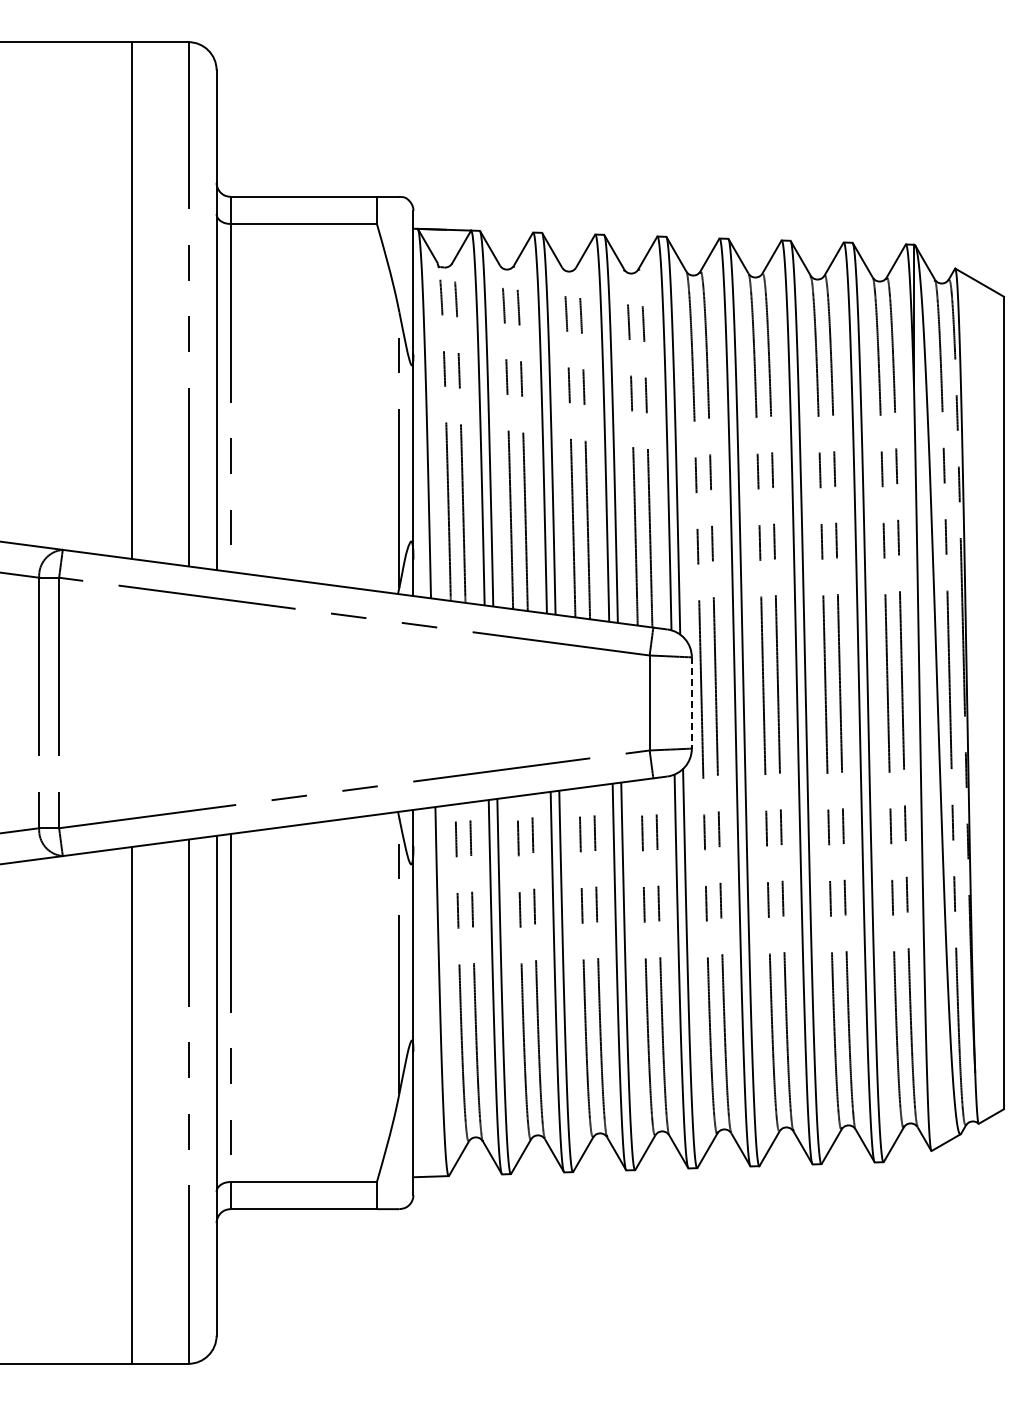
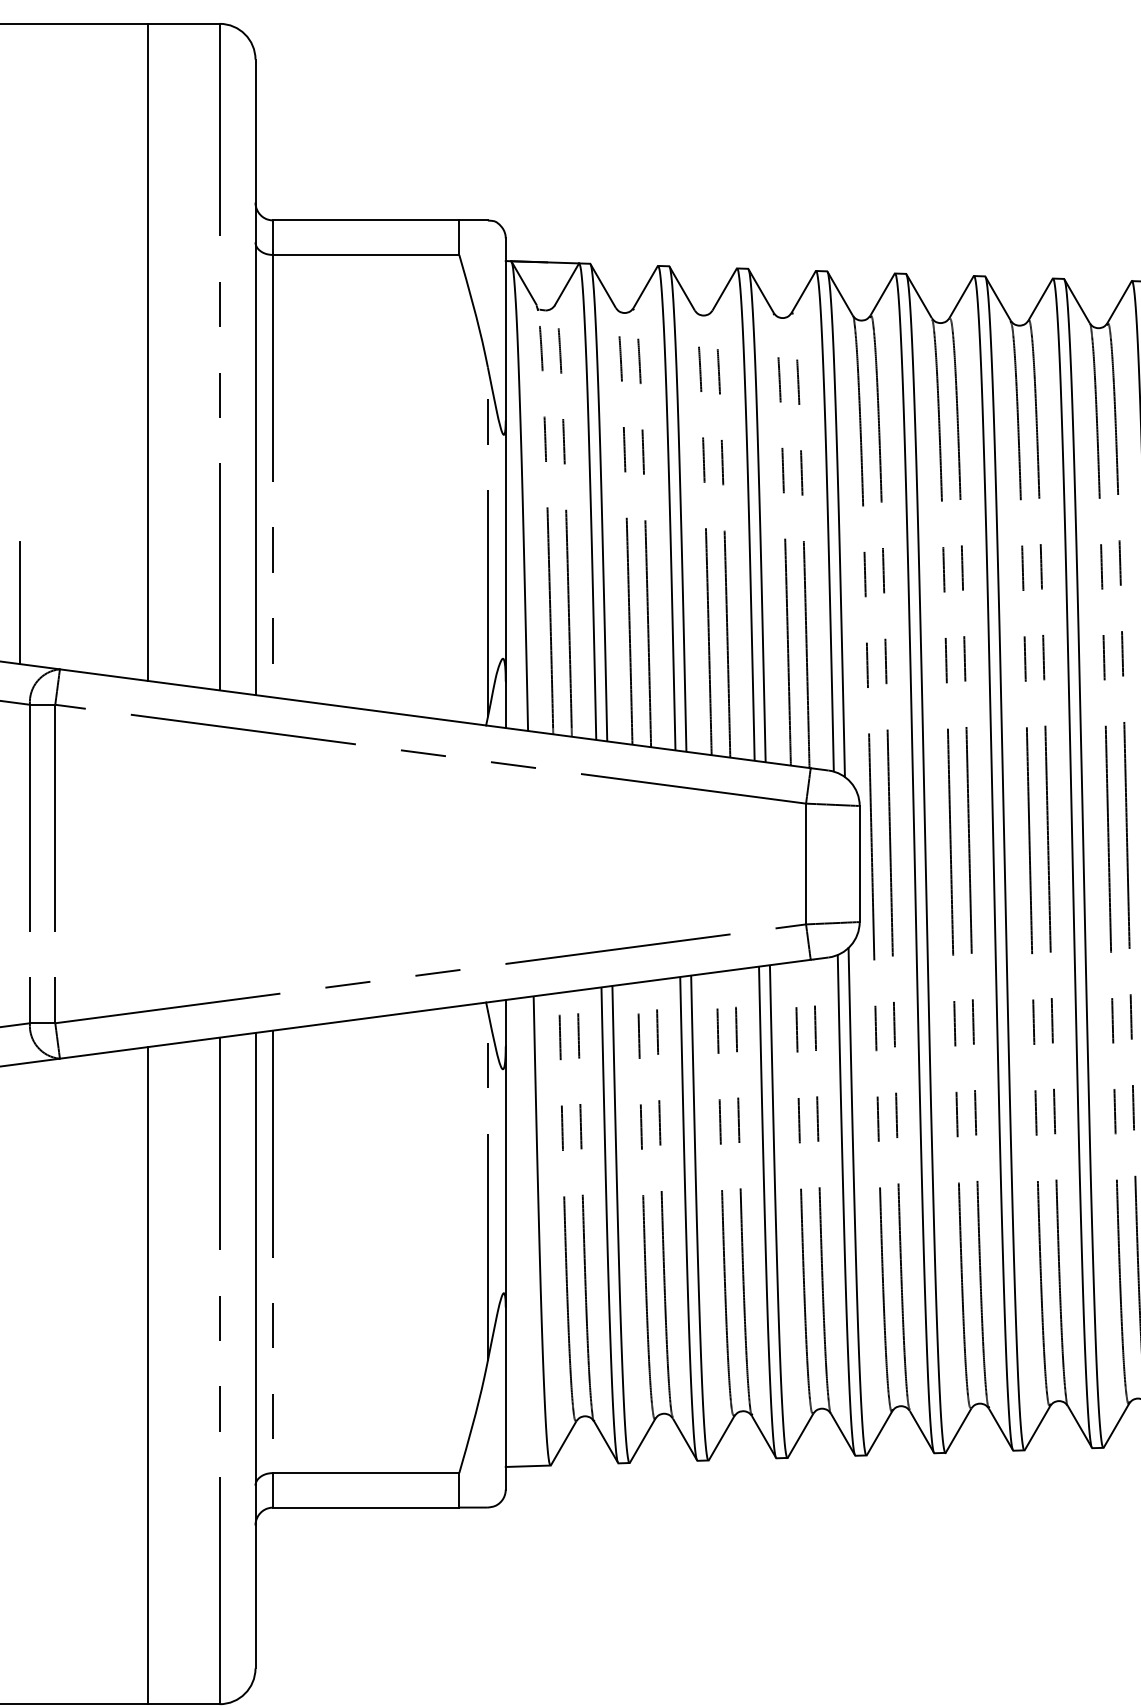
line: (31, 497) -> (20, 602), added
line: (691, 703) -> (859, 864), dashed -> solid

